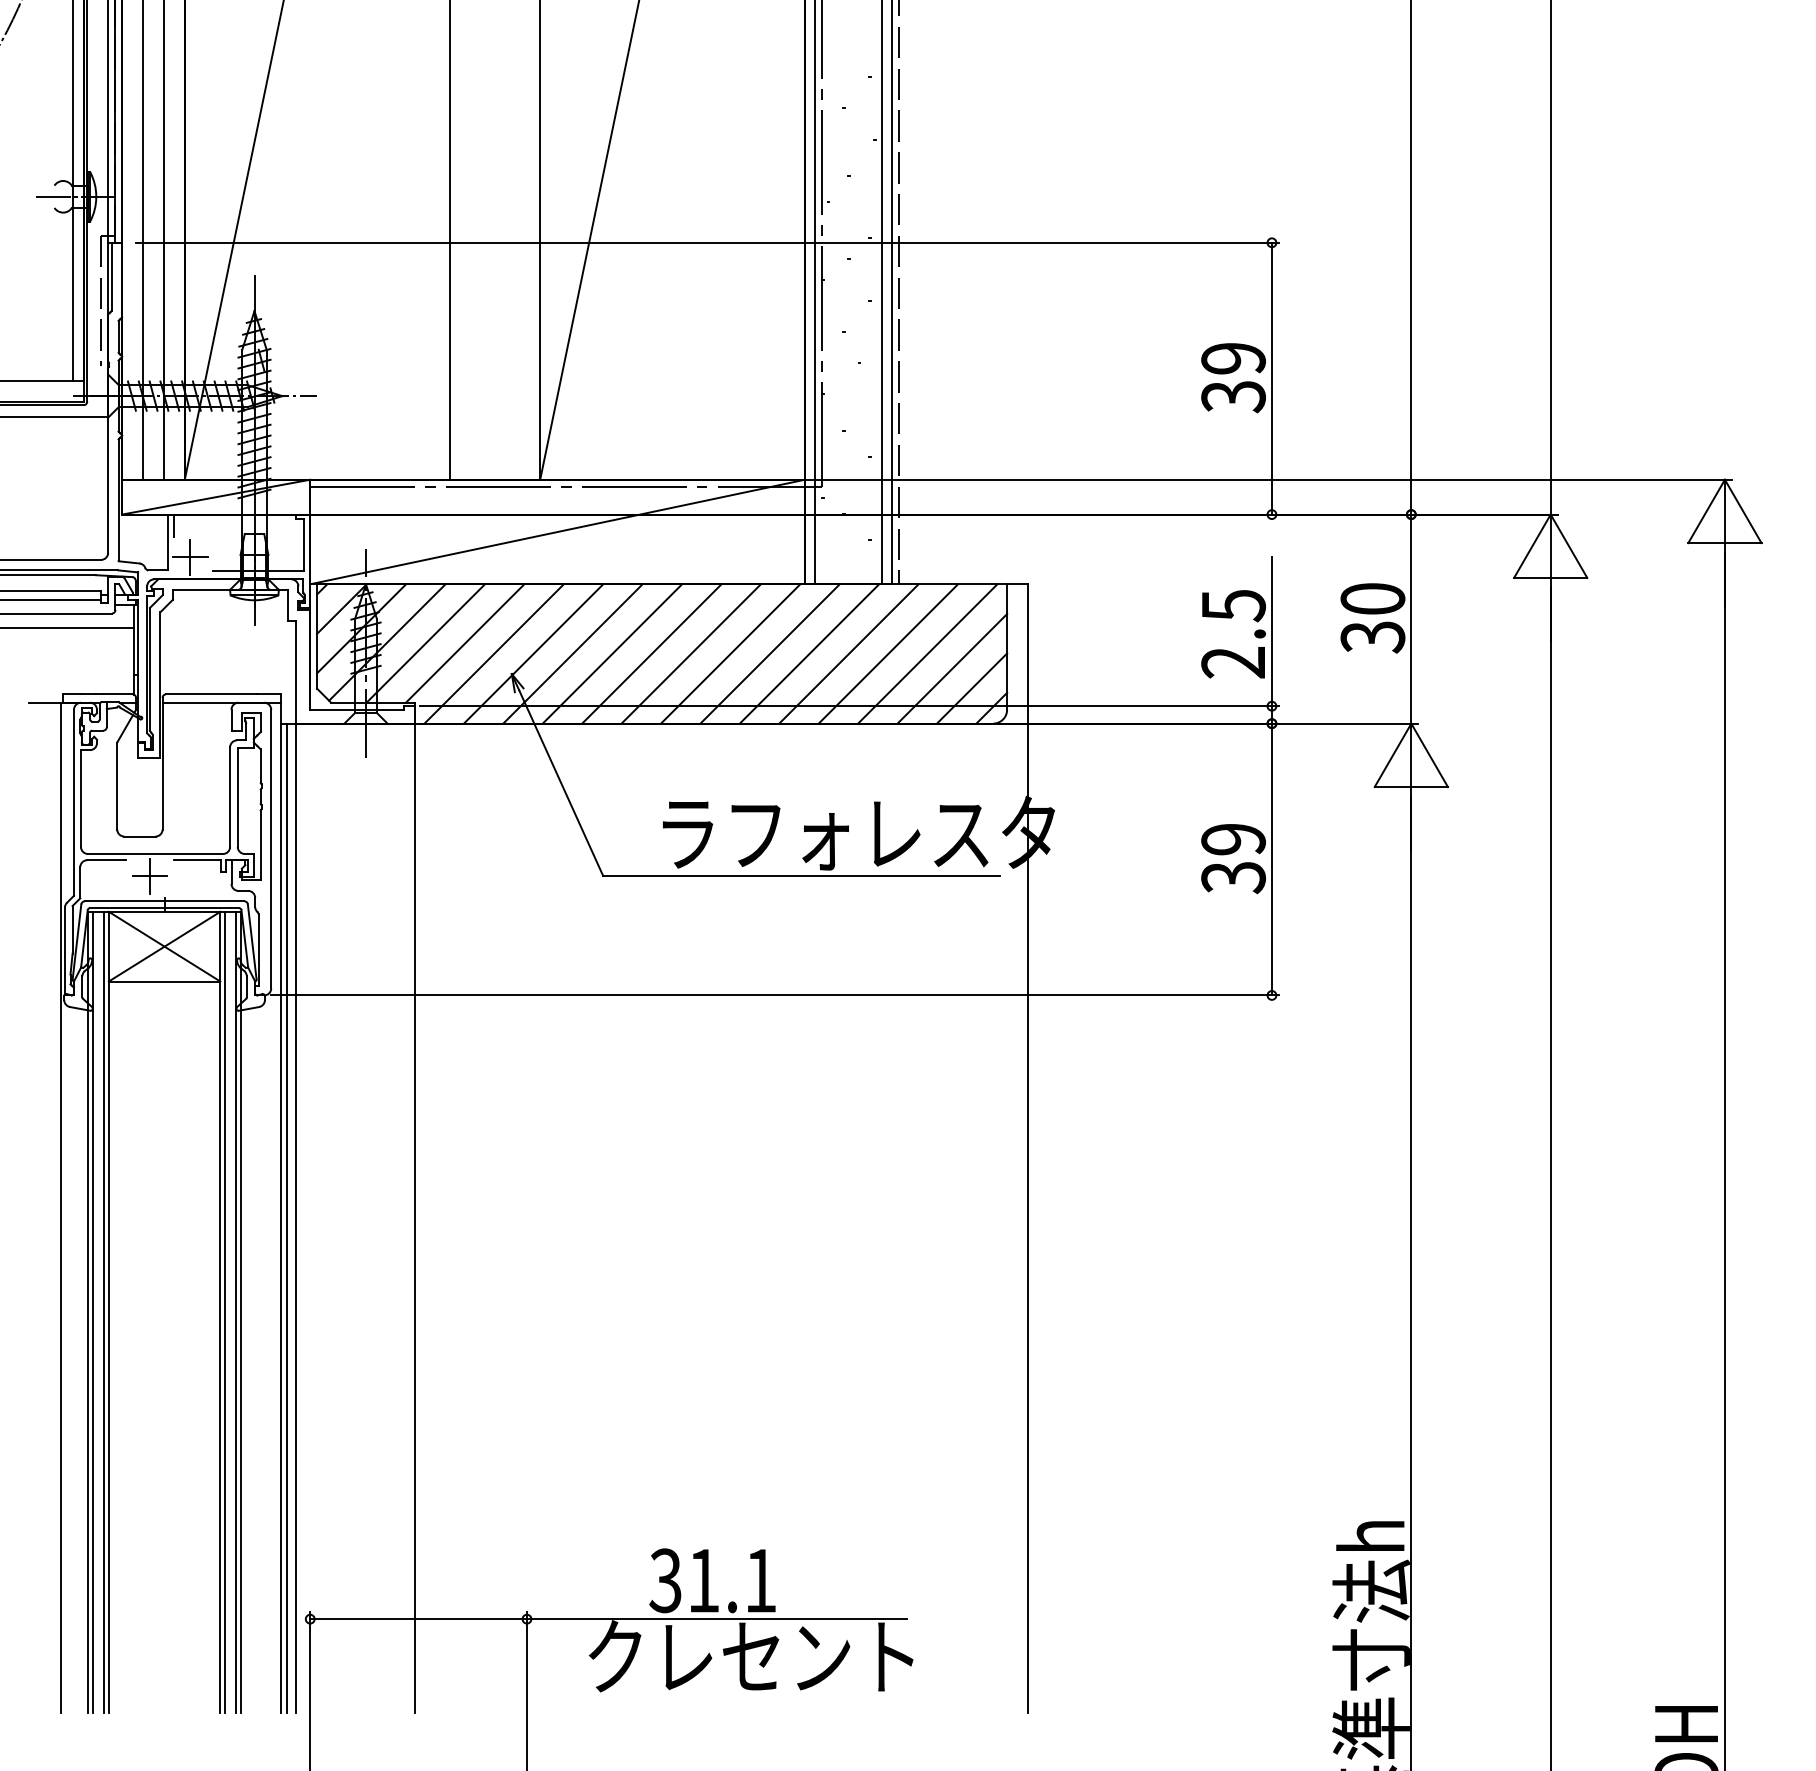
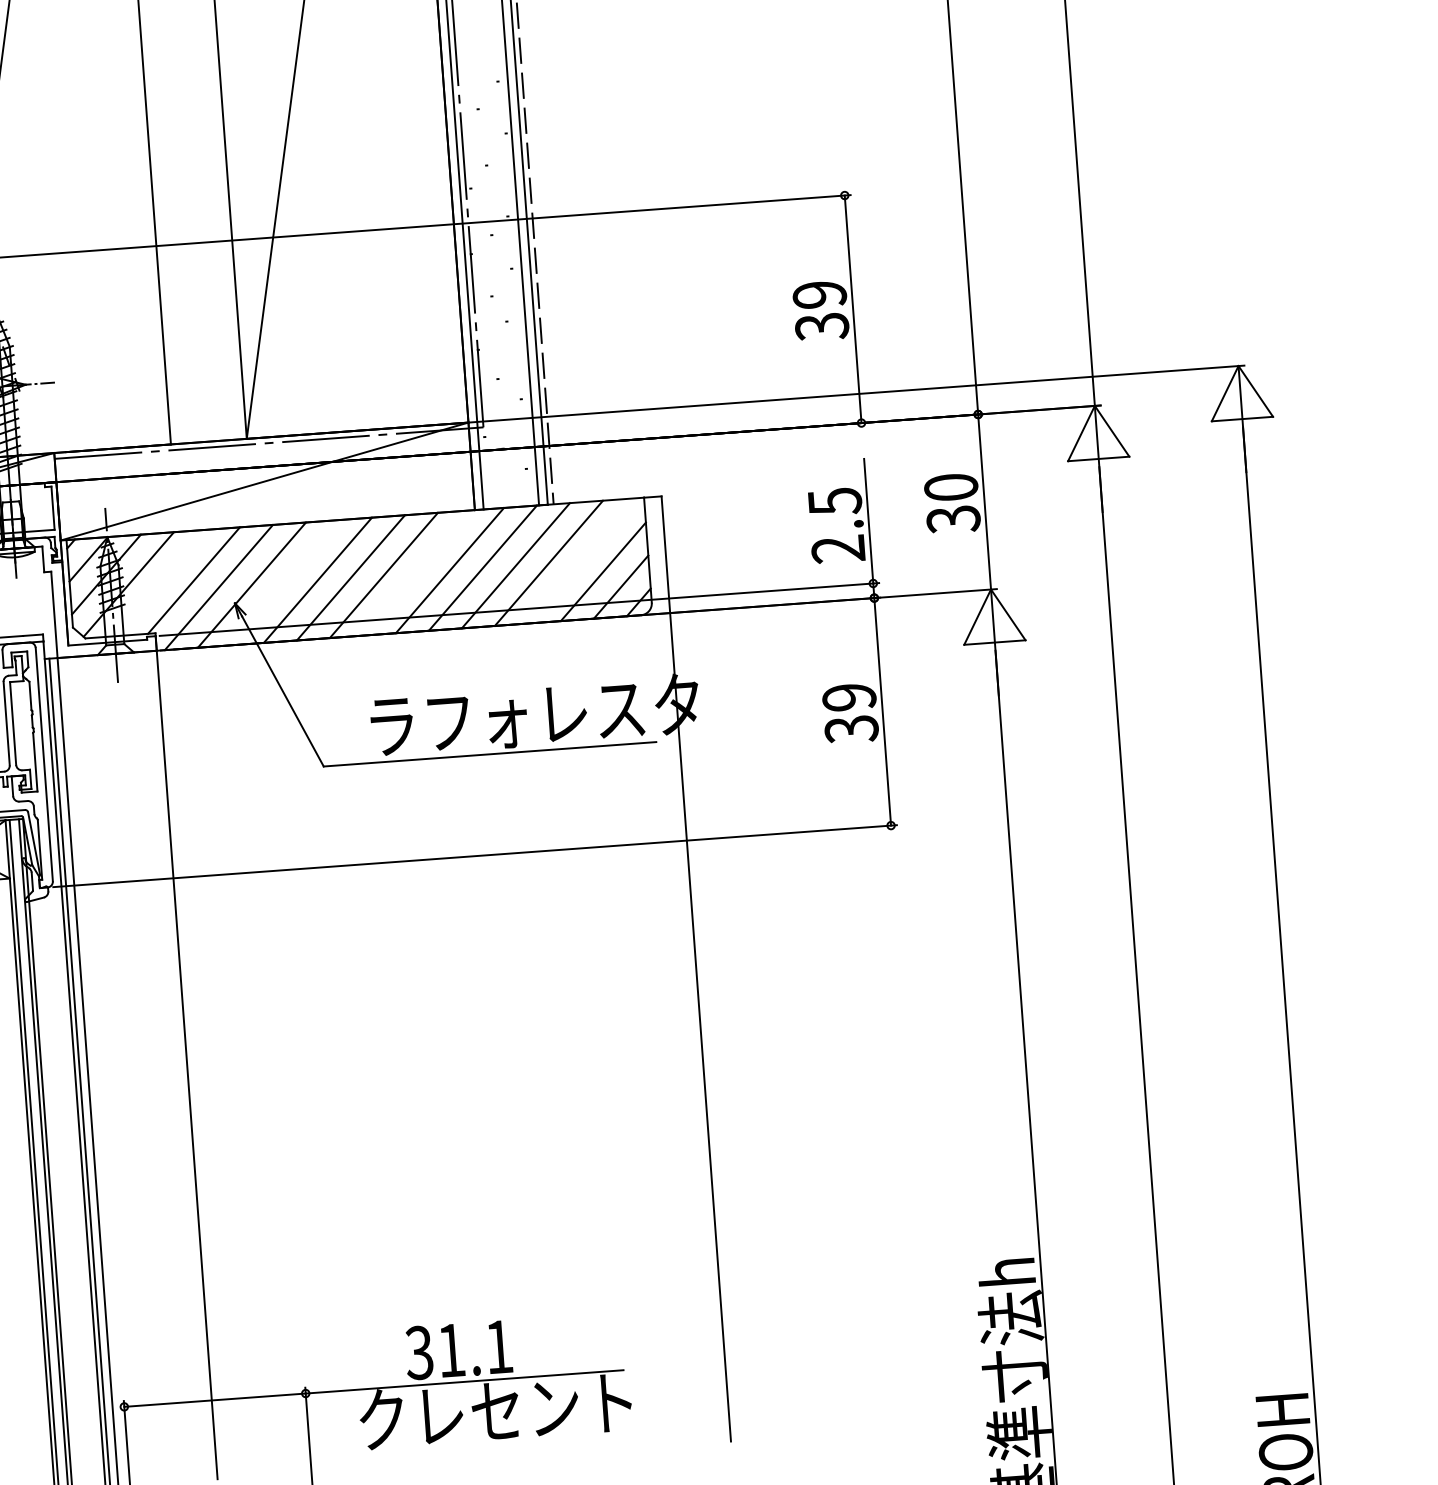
line: (425, 643) -> (160, 583), removed
line: (572, 653) -> (284, 582), removed
line: (730, 653) -> (416, 572), removed
line: (927, 653) -> (581, 560), removed

